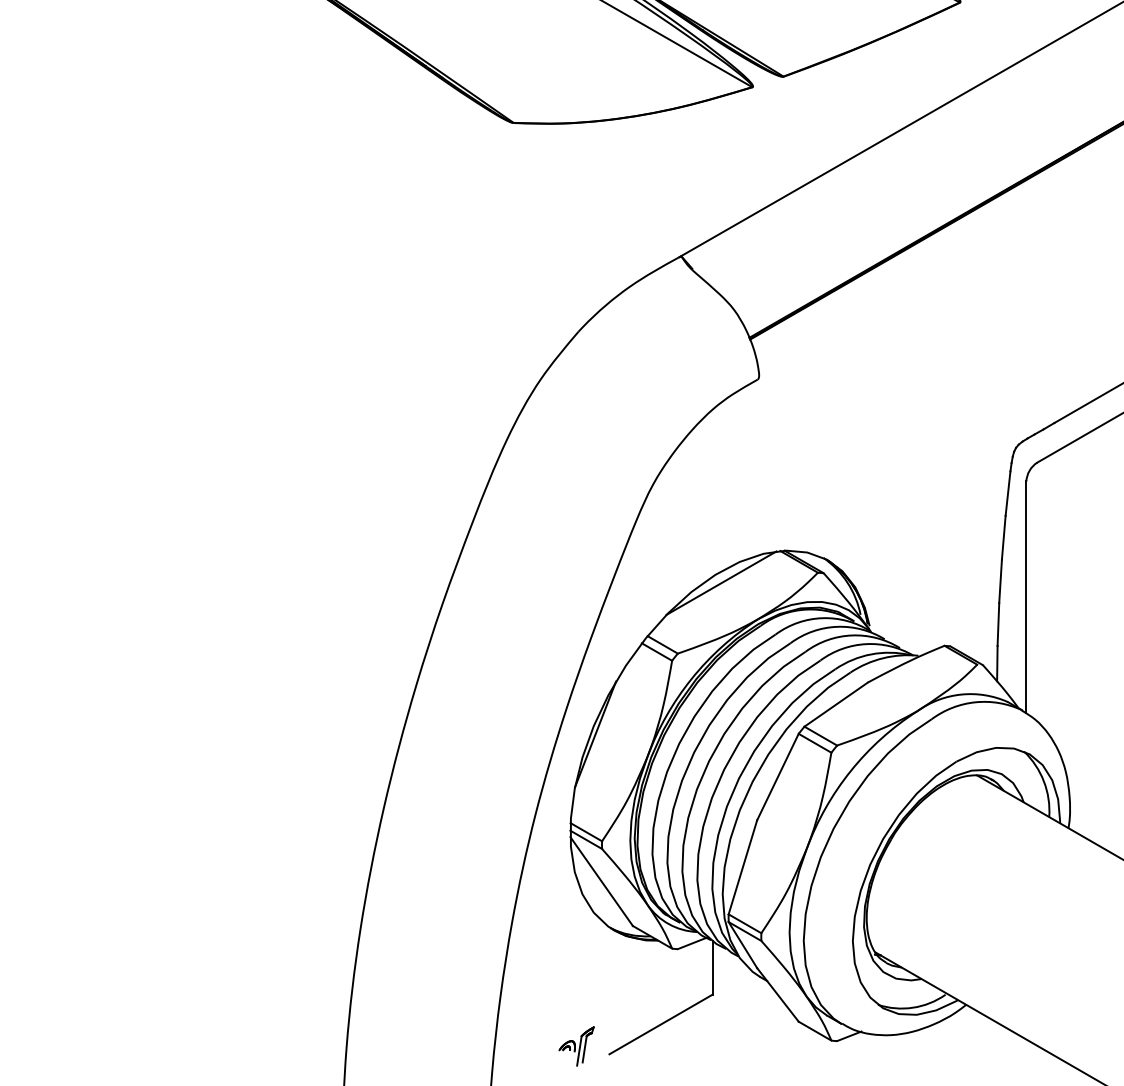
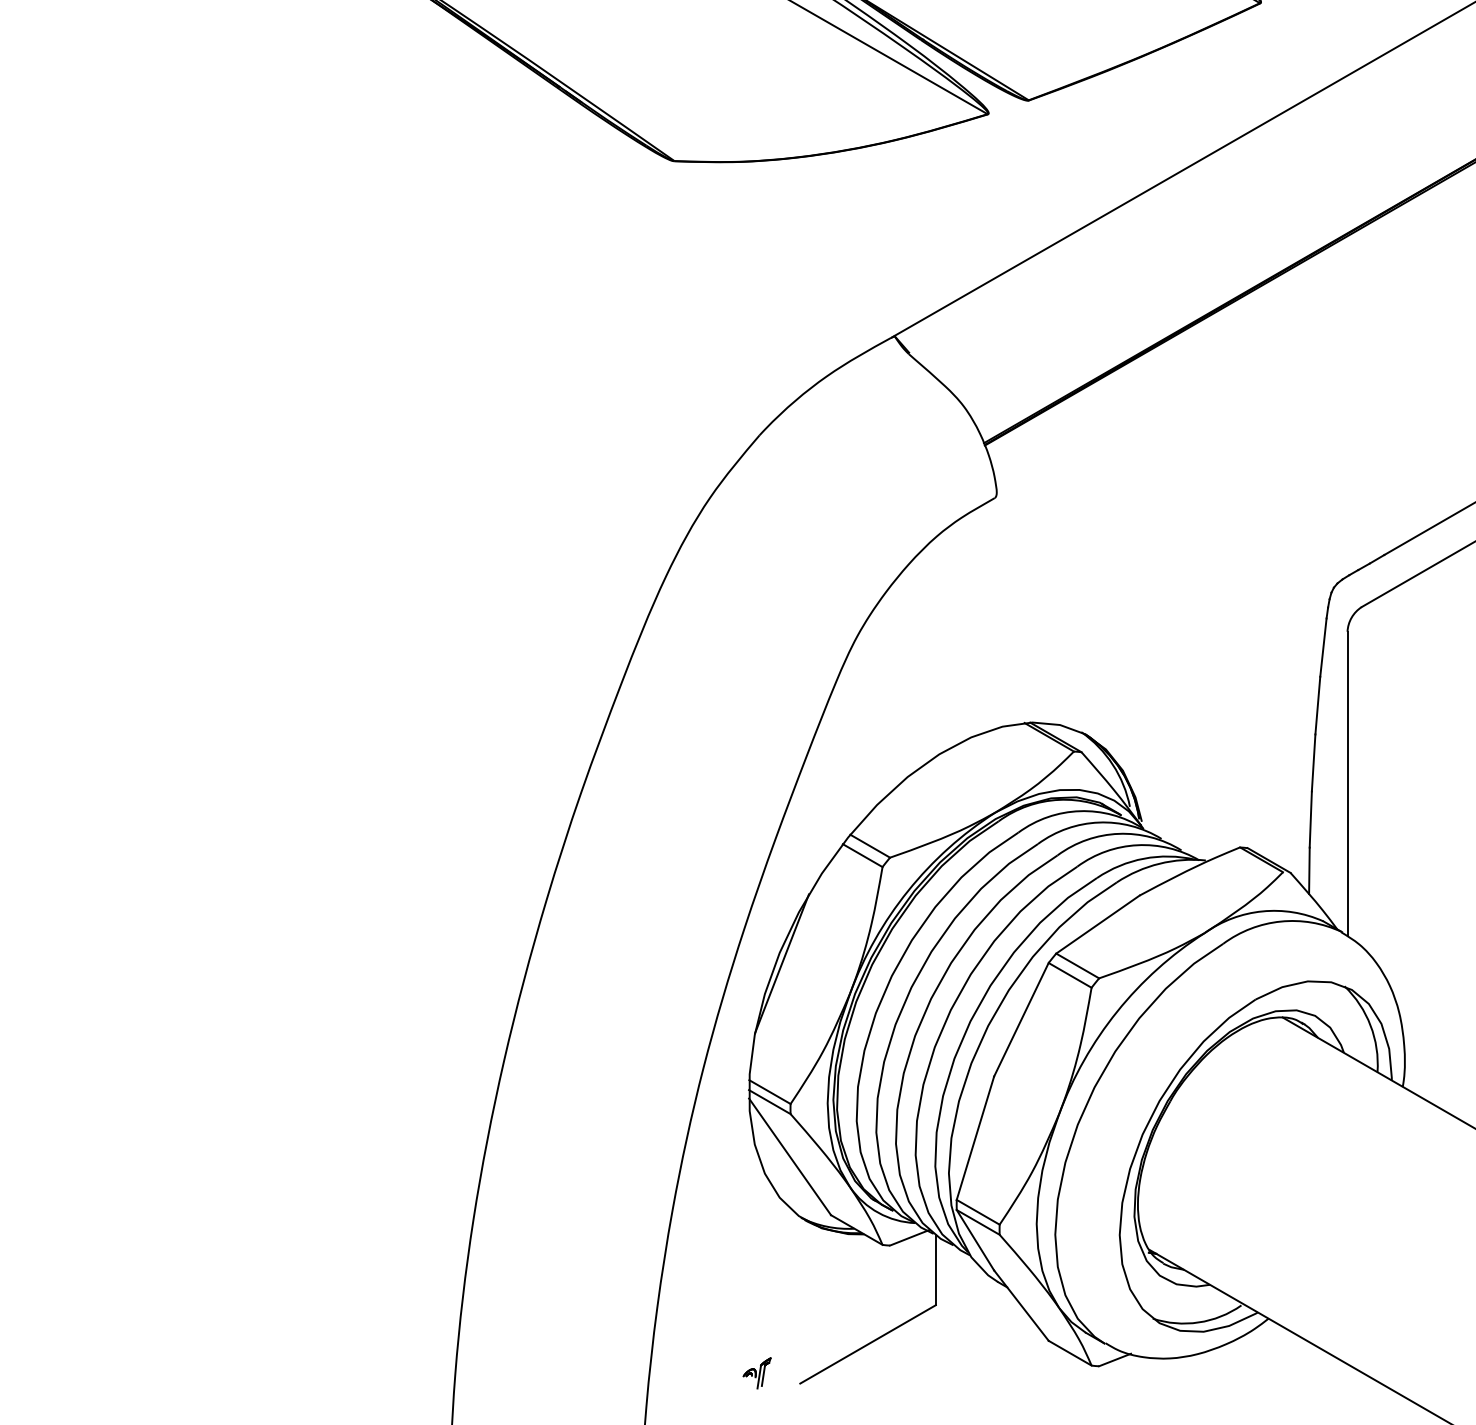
line: (721, 582) -> (947, 764), removed
part: (576, 1046) -> (756, 1373), size x0.6

